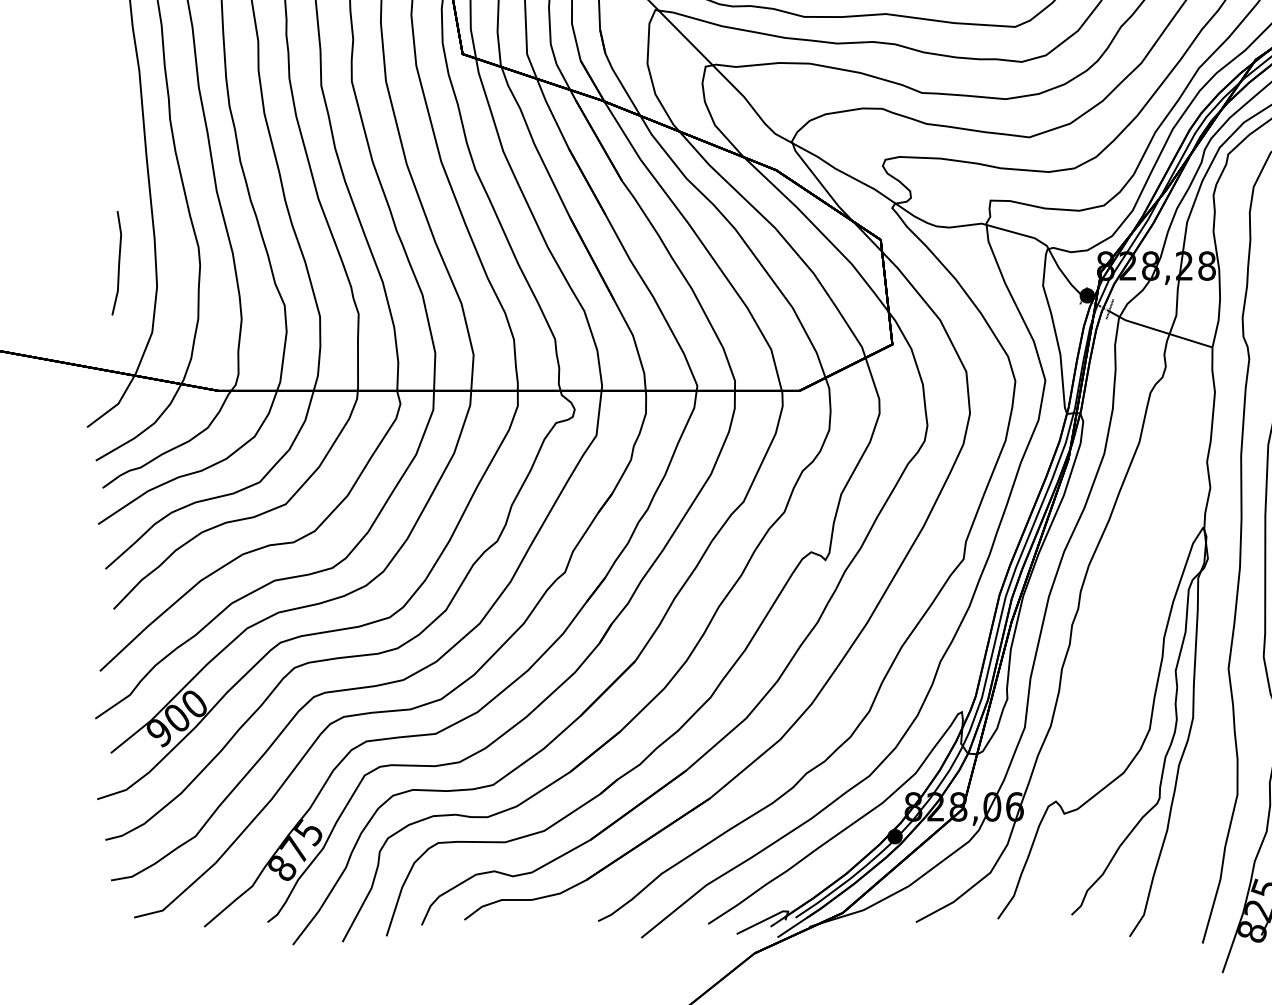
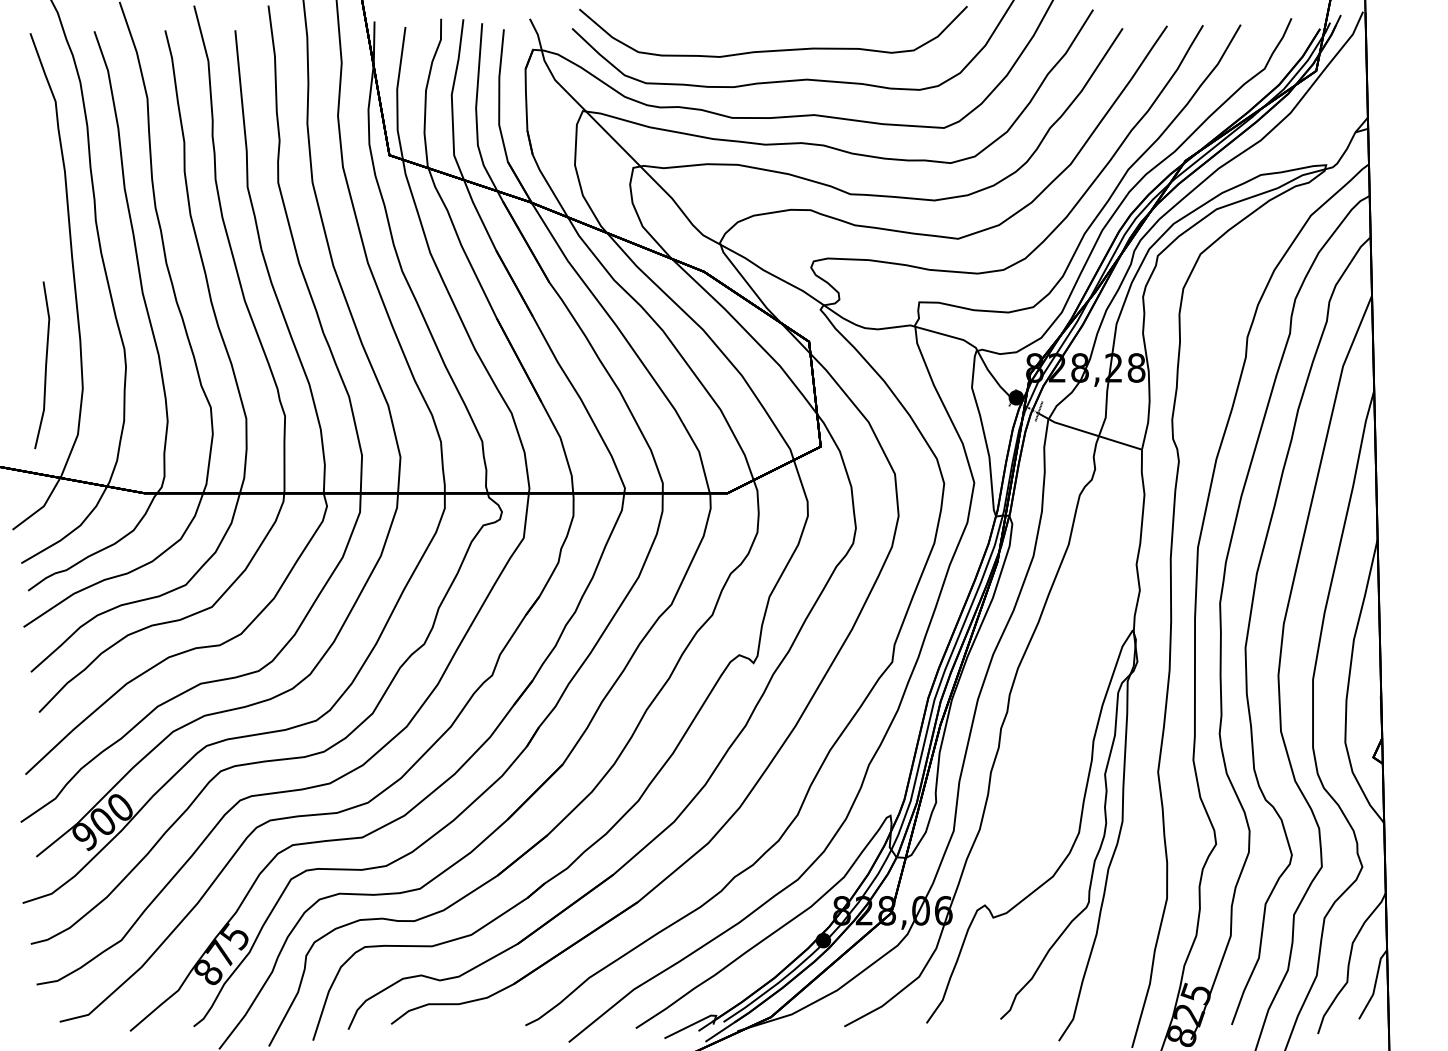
part: (116, 262) -> (42, 364), size x1.6

